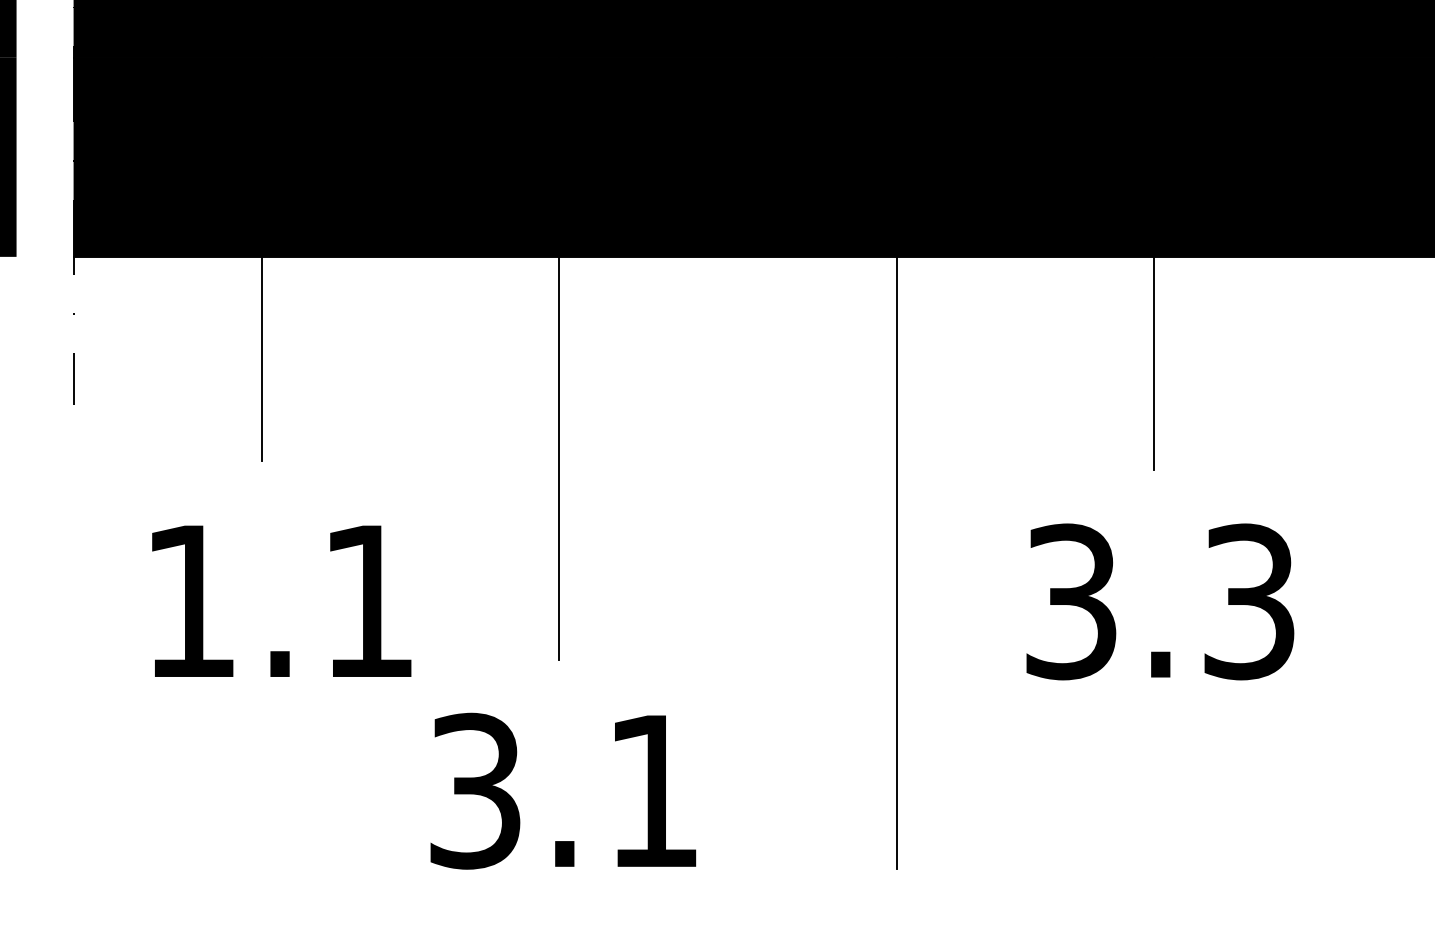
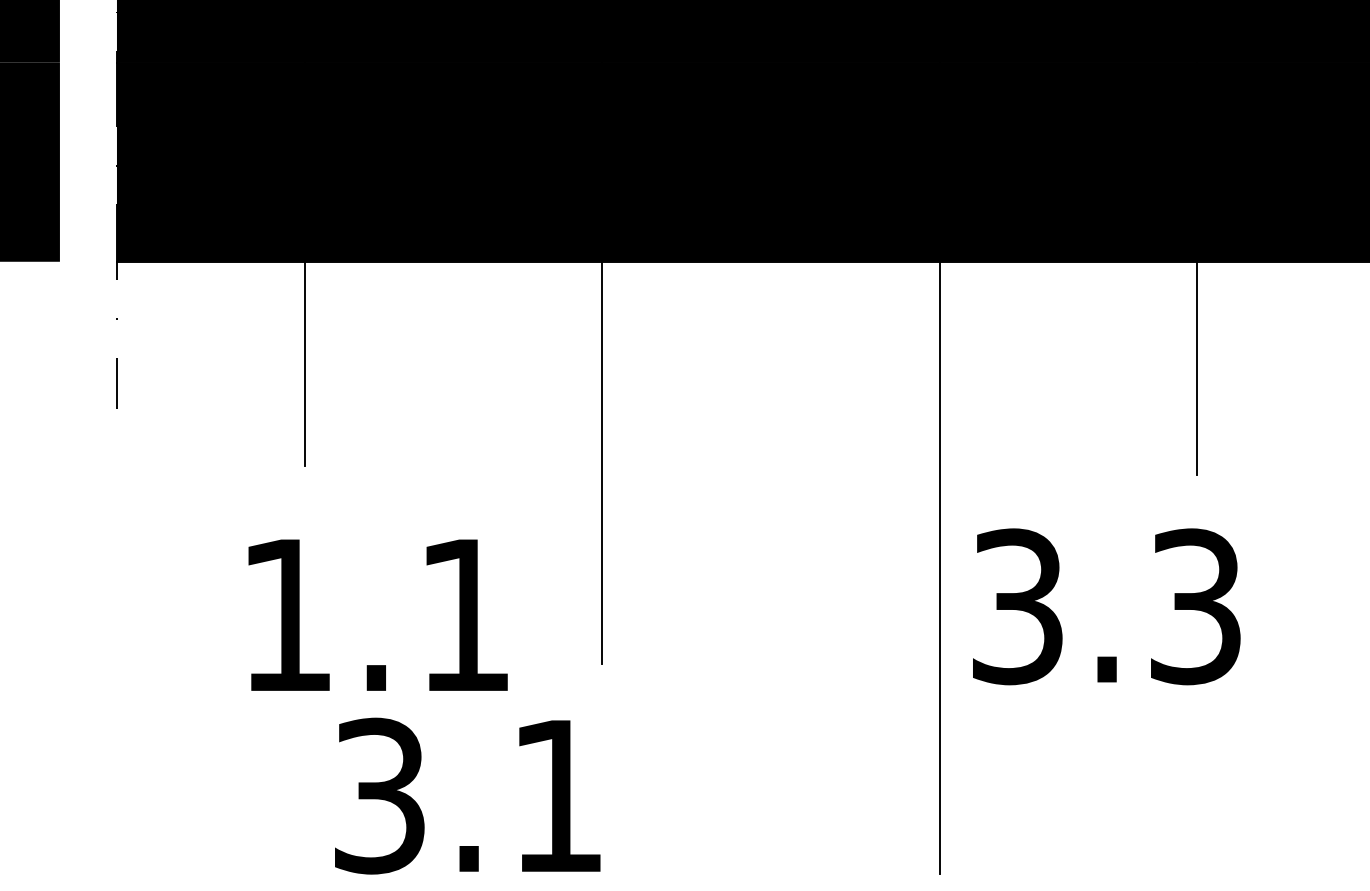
text: (281, 600) -> (377, 614), moved
text: (1160, 601) -> (1106, 606), moved
text: (563, 790) -> (467, 795), moved

